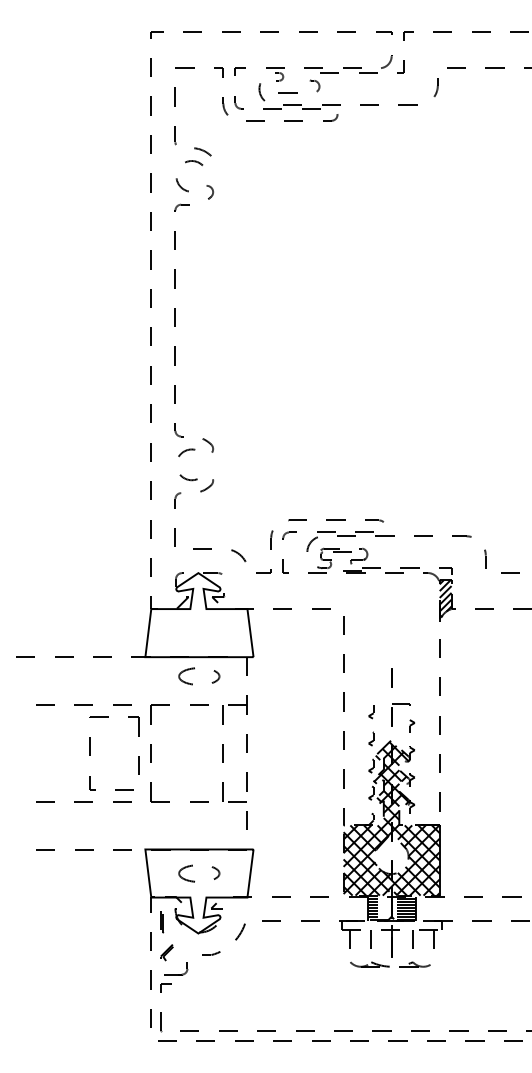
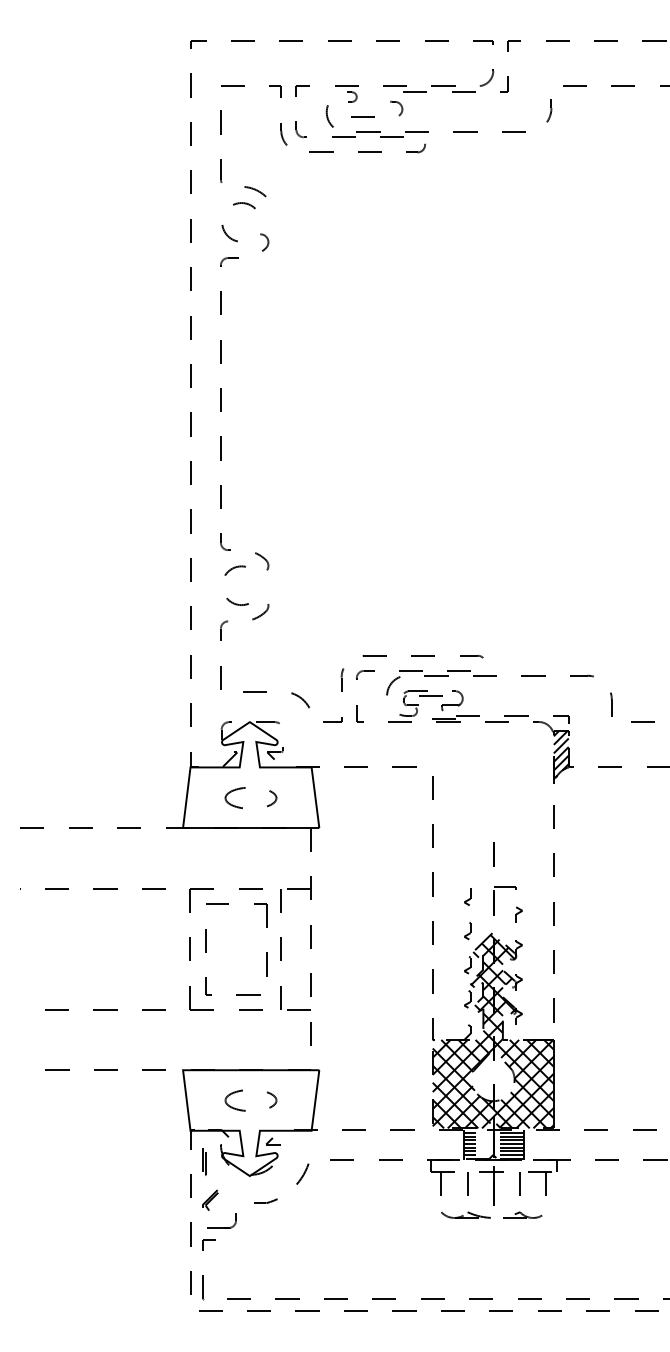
part: (194, 669) -> (244, 789), moved
part: (90, 753) -> (205, 949), moved

